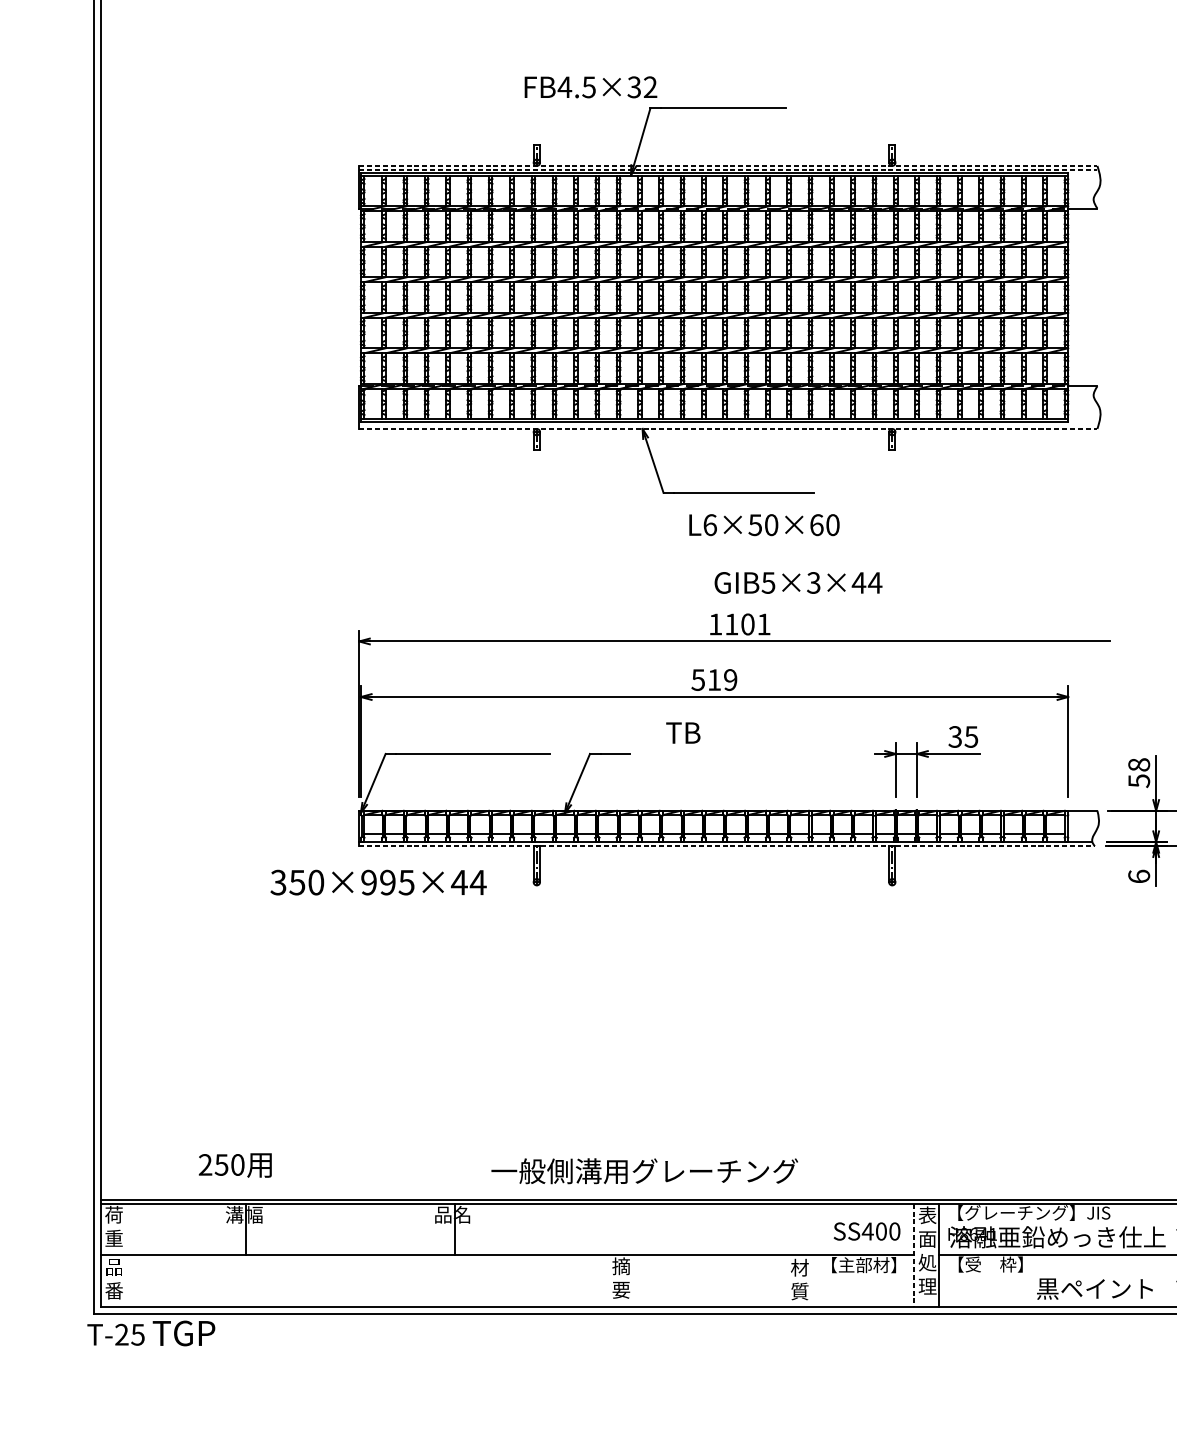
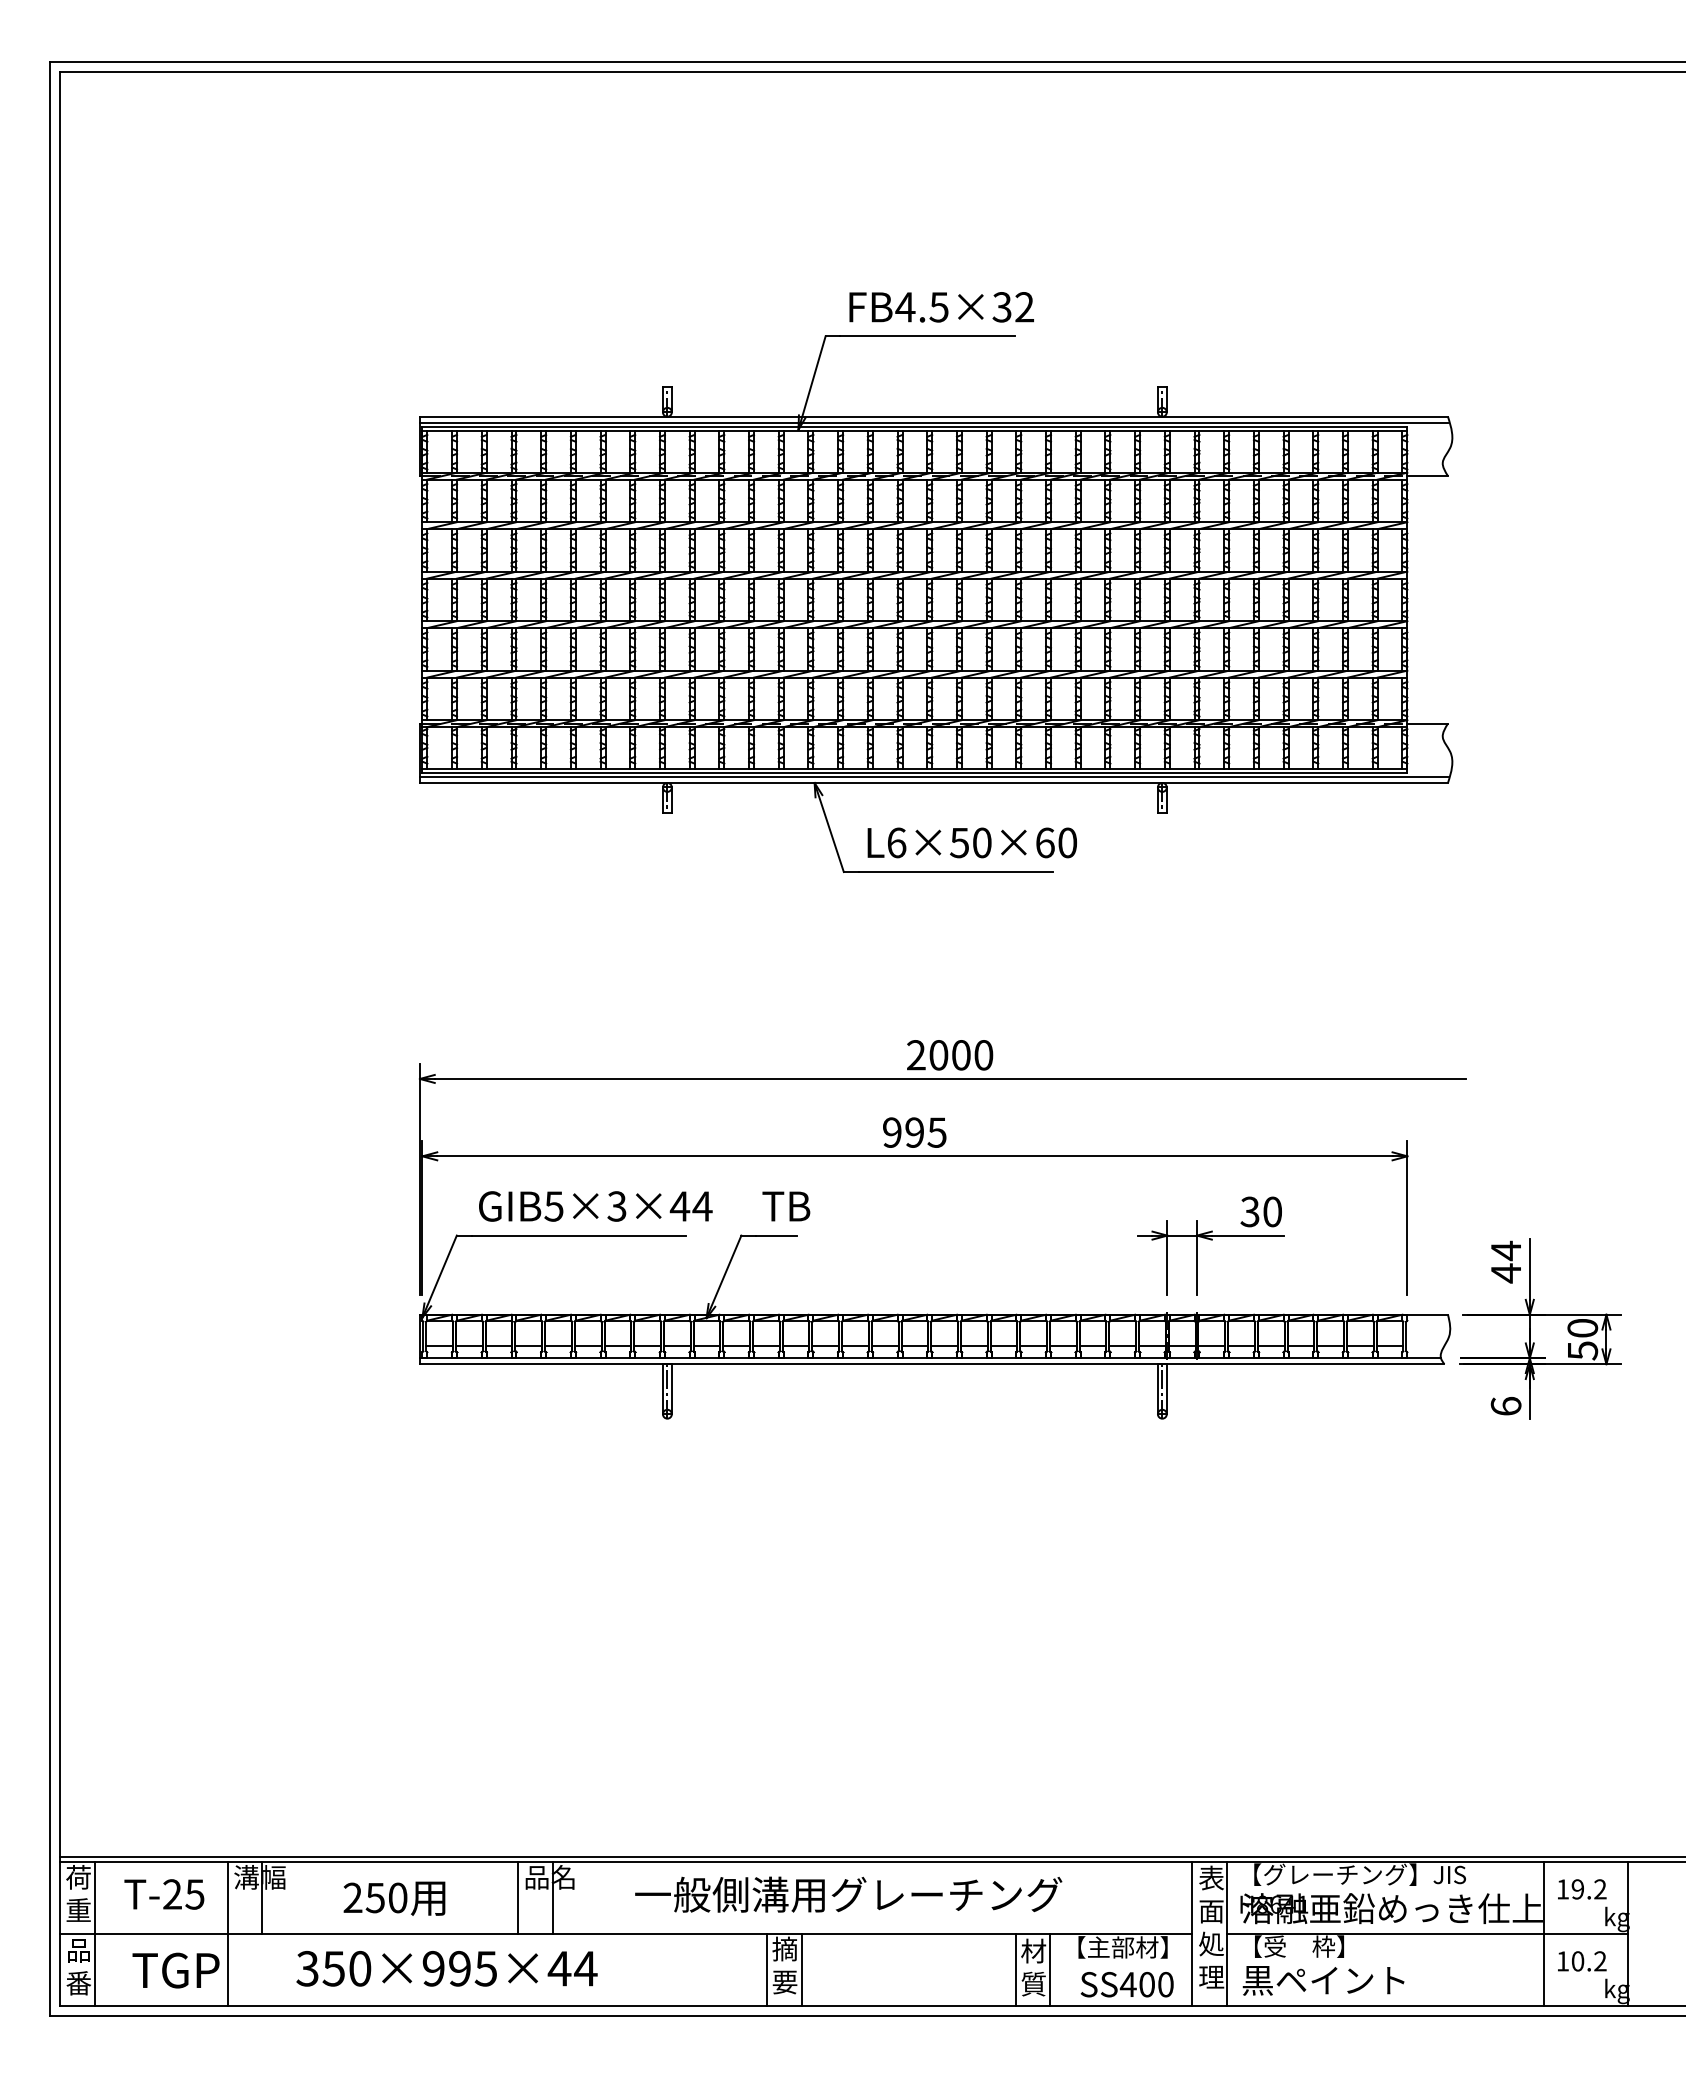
text: (590, 87) -> (941, 307), moved
line: (728, 165) -> (934, 416), dashed -> solid
line: (728, 170) -> (934, 422), dashed -> solid
line: (727, 424) -> (933, 777), added
line: (728, 429) -> (934, 783), dashed -> solid
text: (763, 524) -> (971, 842), moved
text: (798, 582) -> (595, 1206), moved
text: (740, 624) -> (950, 1055), 1101 -> 2000
text: (714, 679) -> (914, 1132), 519 -> 995
text: (683, 733) -> (786, 1206), moved
text: (970, 736) -> (1271, 1211), 35 -> 30
text: (1139, 772) -> (1506, 1261), 58 -> 44
line: (727, 846) -> (932, 1364), dashed -> solid
text: (378, 882) -> (446, 1968), moved
text: (235, 1165) -> (394, 1898), moved
text: (644, 1171) -> (848, 1894), moved
line: (429, 1229) -> (518, 1897), added
text: (866, 1231) -> (1126, 1984), moved
line: (125, 1255) -> (94, 1933), added
line: (220, 1255) -> (227, 1933), added
line: (913, 1255) -> (1192, 1933), dashed -> solid
line: (1165, 1255) -> (1543, 1933), added
line: (608, 1280) -> (766, 1969), added
line: (633, 1280) -> (801, 1969), added
line: (786, 1280) -> (1015, 1969), added
line: (811, 1280) -> (1050, 1969), added
text: (1094, 1288) -> (1323, 1980), moved
text: (183, 1333) -> (175, 1970), moved
text: (116, 1334) -> (164, 1894), moved

